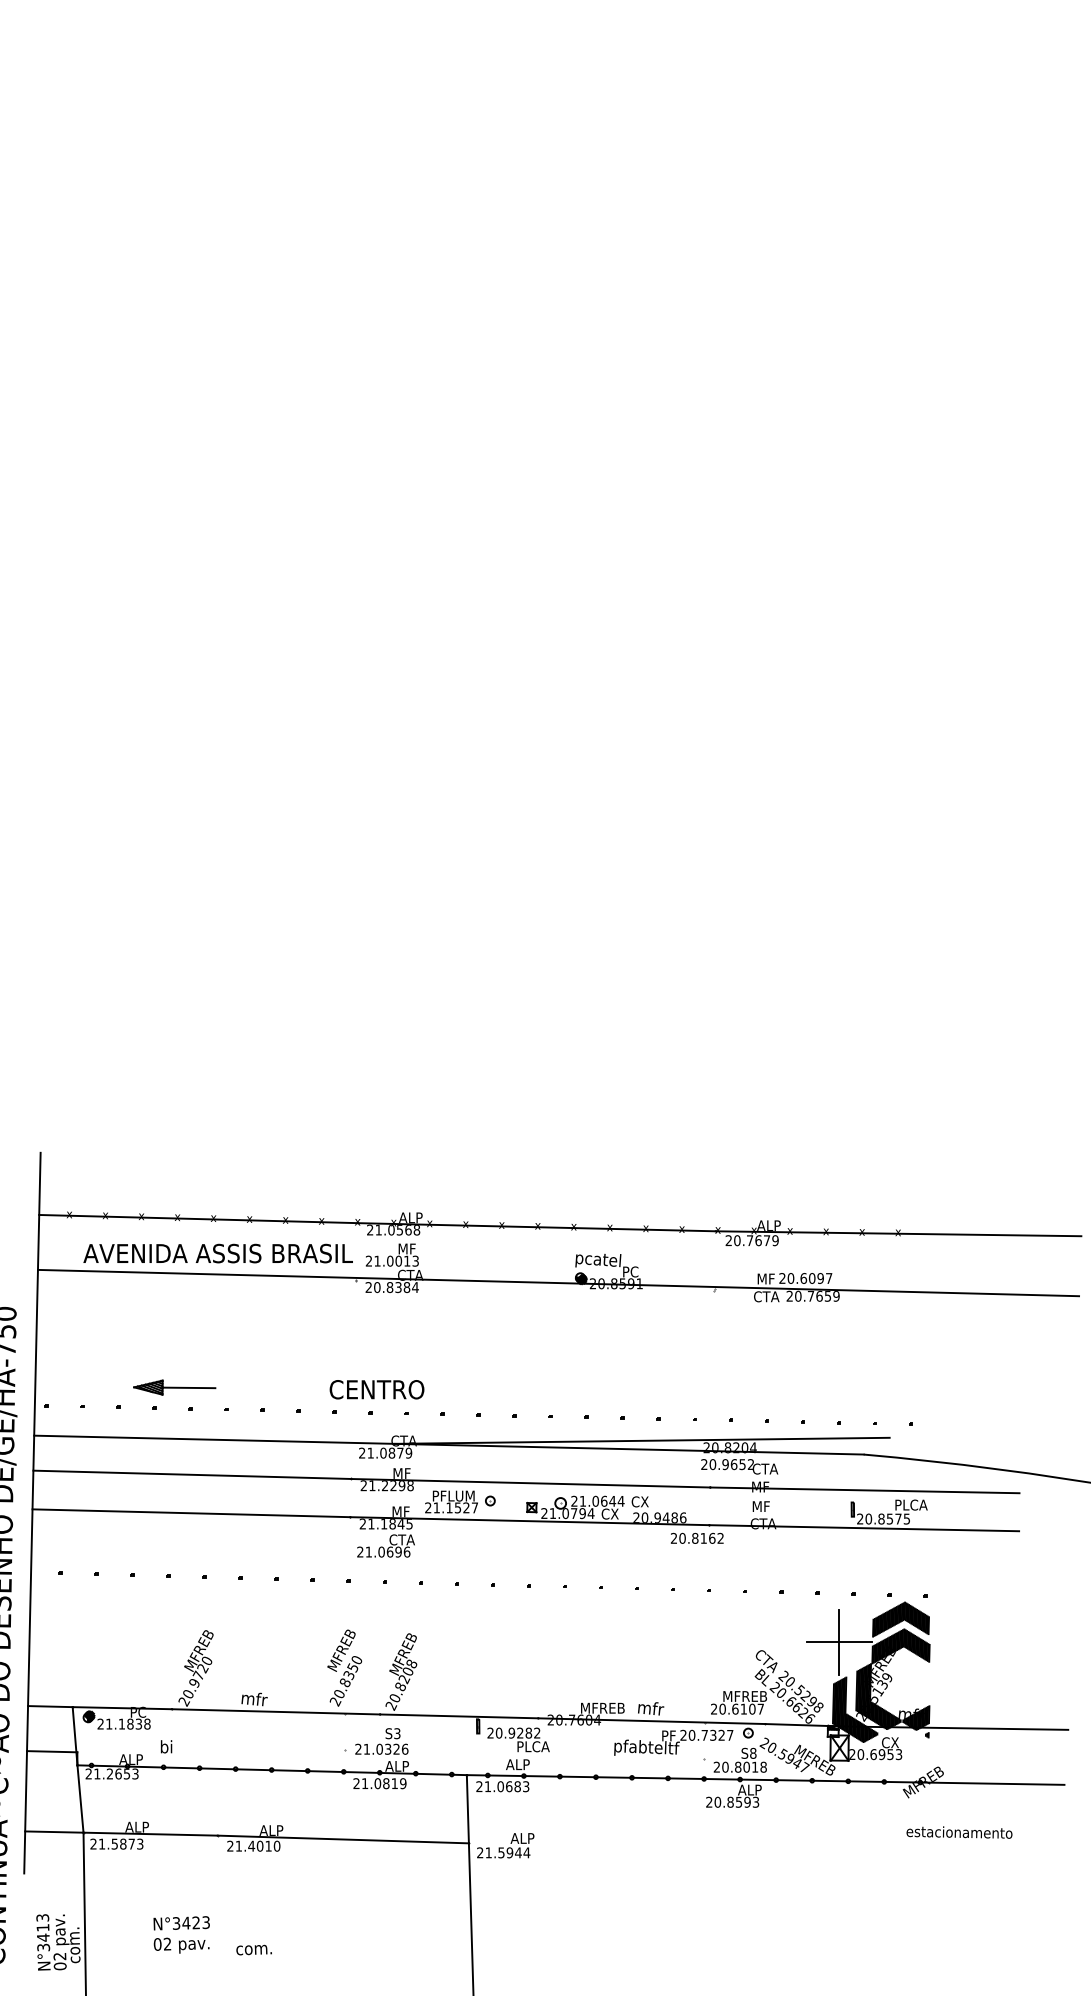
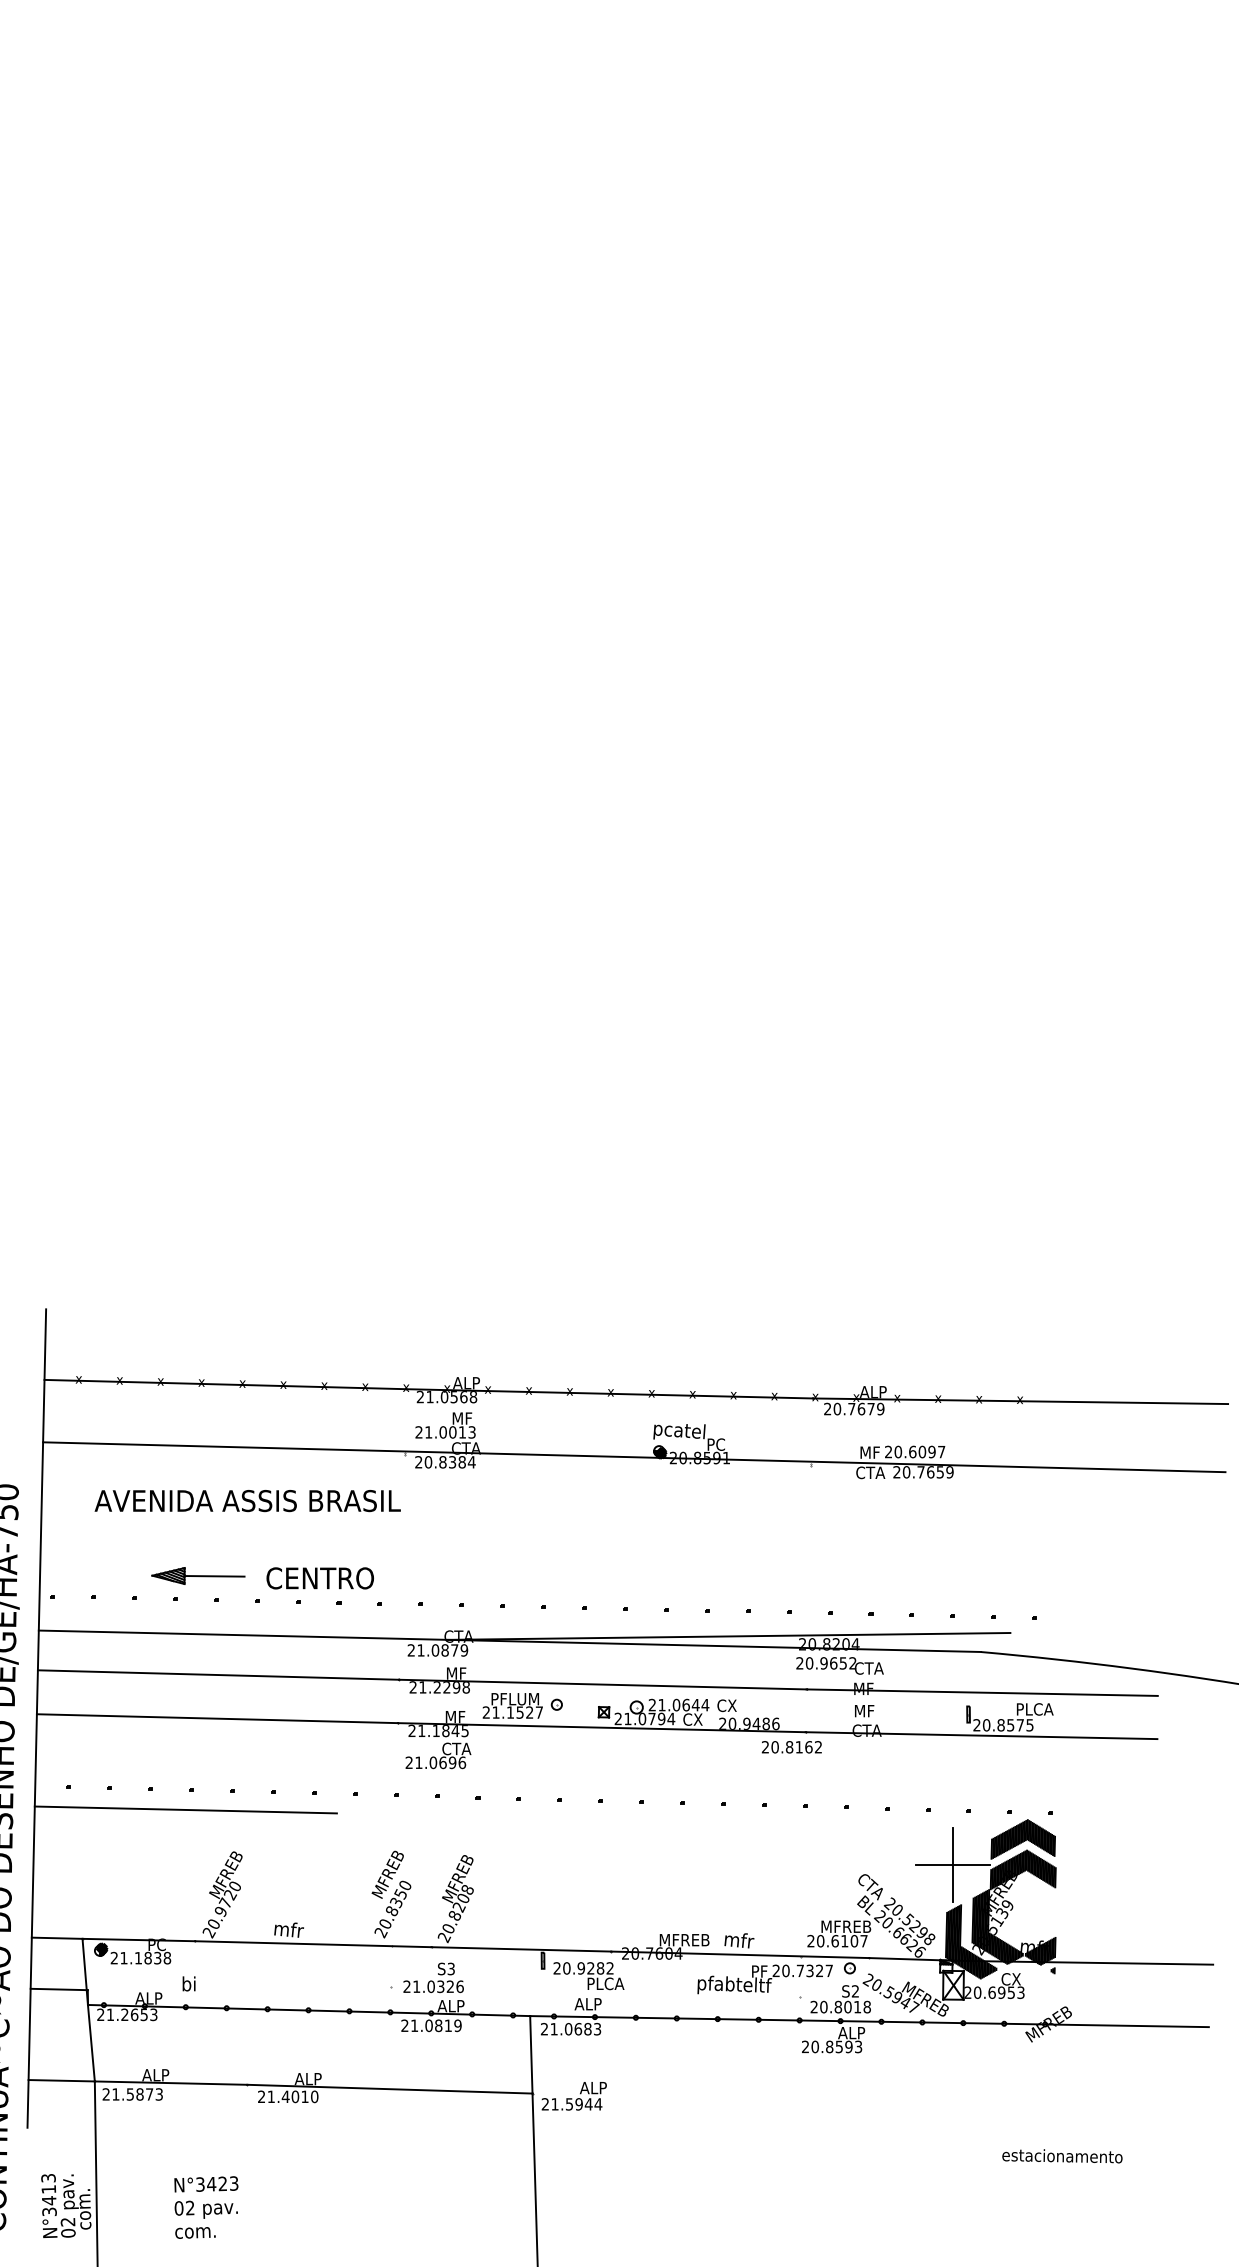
text: (217, 1253) -> (246, 1500), moved
text: (376, 1389) -> (319, 1578), moved
line: (163, 1593) -> (185, 1809), added
text: (753, 1753) -> (855, 1991), S8 -> S2
text: (959, 1832) -> (1062, 2156), moved
text: (253, 1949) -> (194, 2232), moved

